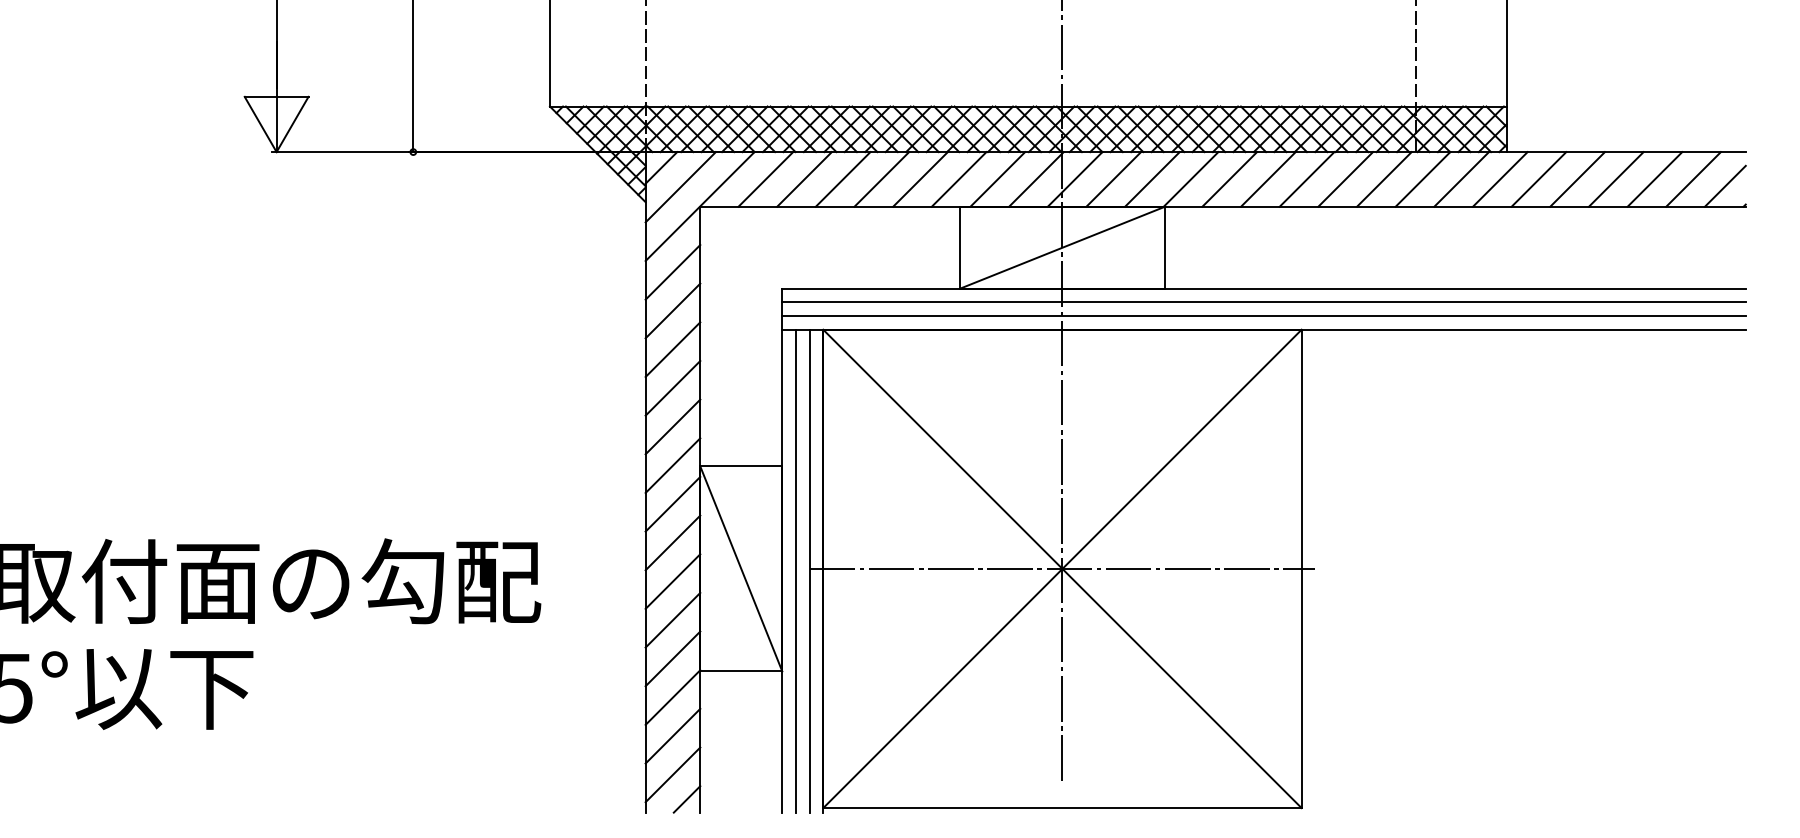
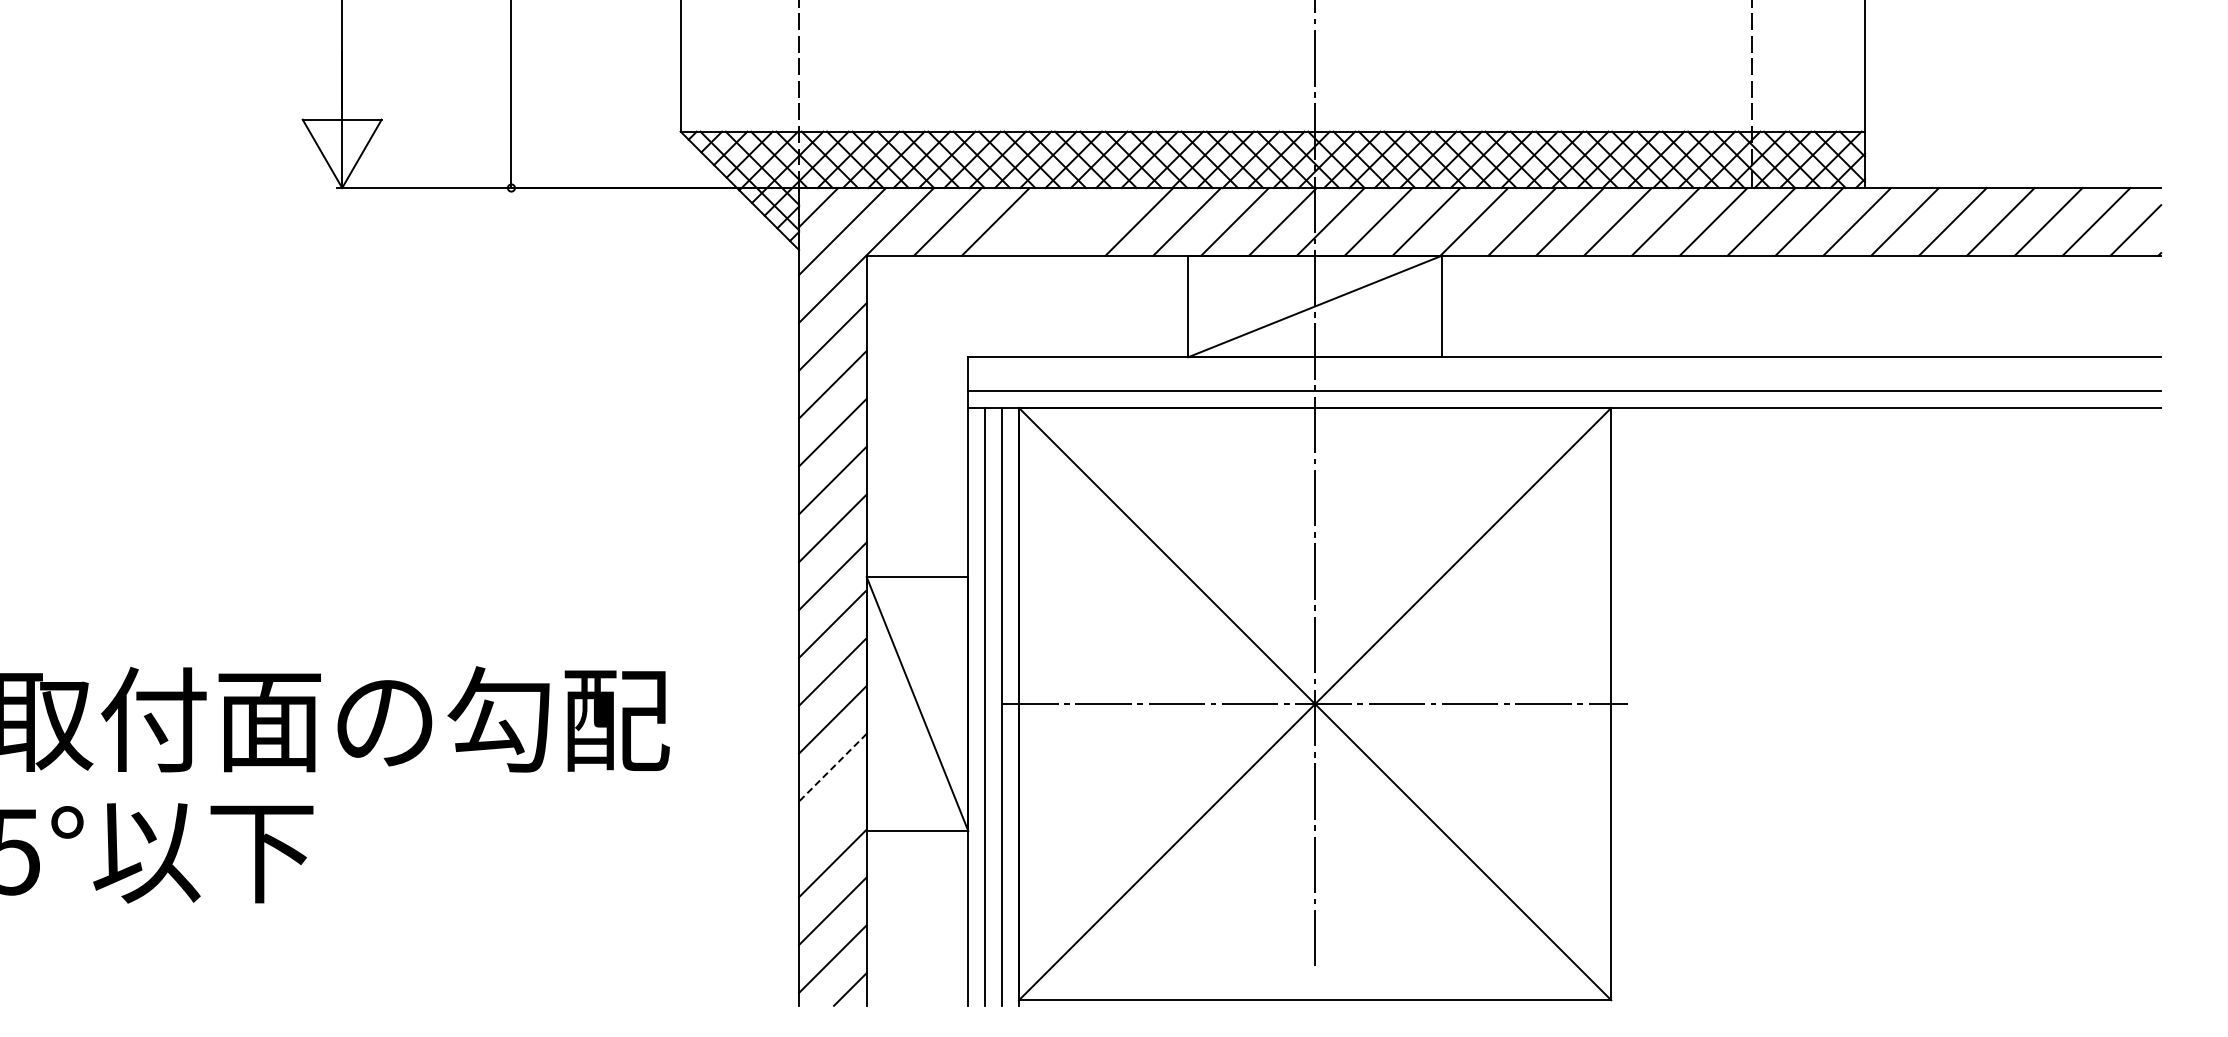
line: (843, 179) -> (1043, 221), removed
line: (881, 179) -> (1091, 221), removed
line: (1263, 302) -> (1564, 374), removed
line: (672, 620) -> (832, 767), solid -> dashed
line: (672, 658) -> (832, 815), removed

